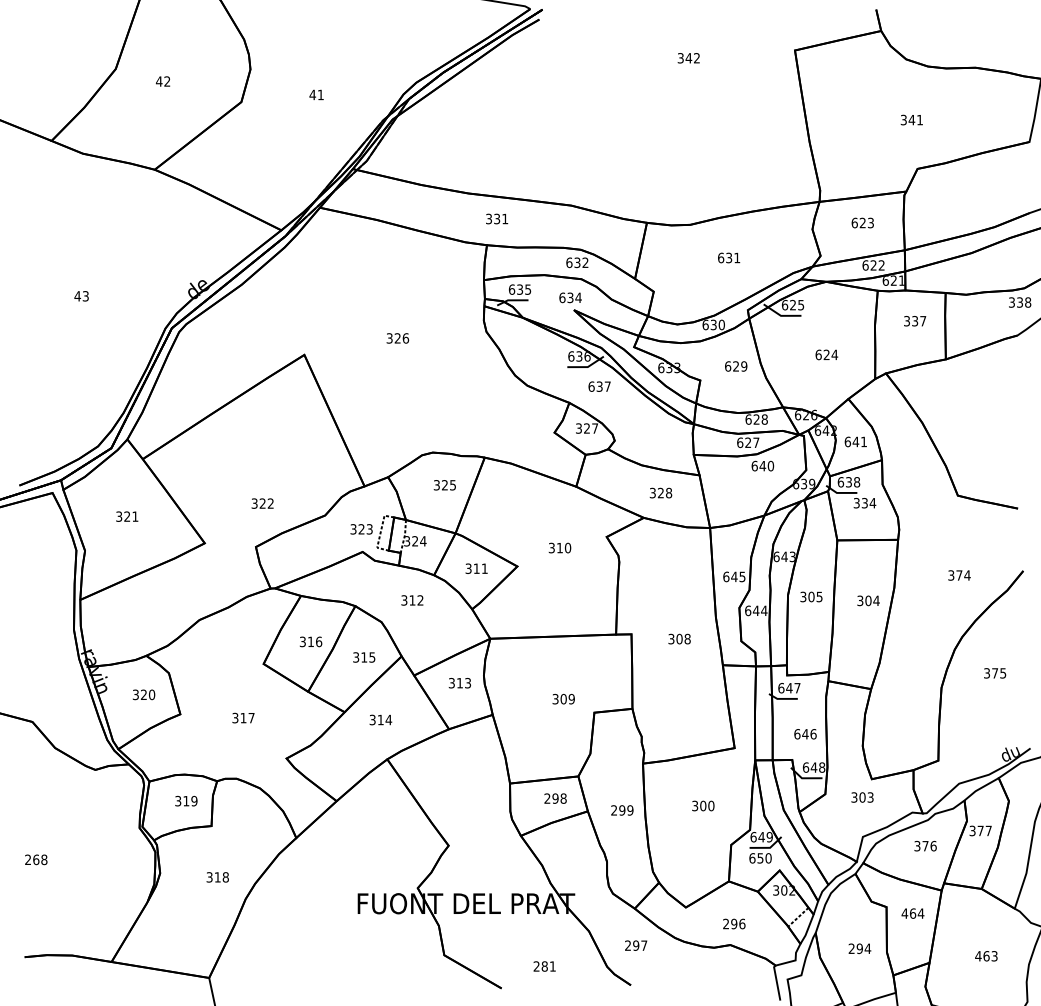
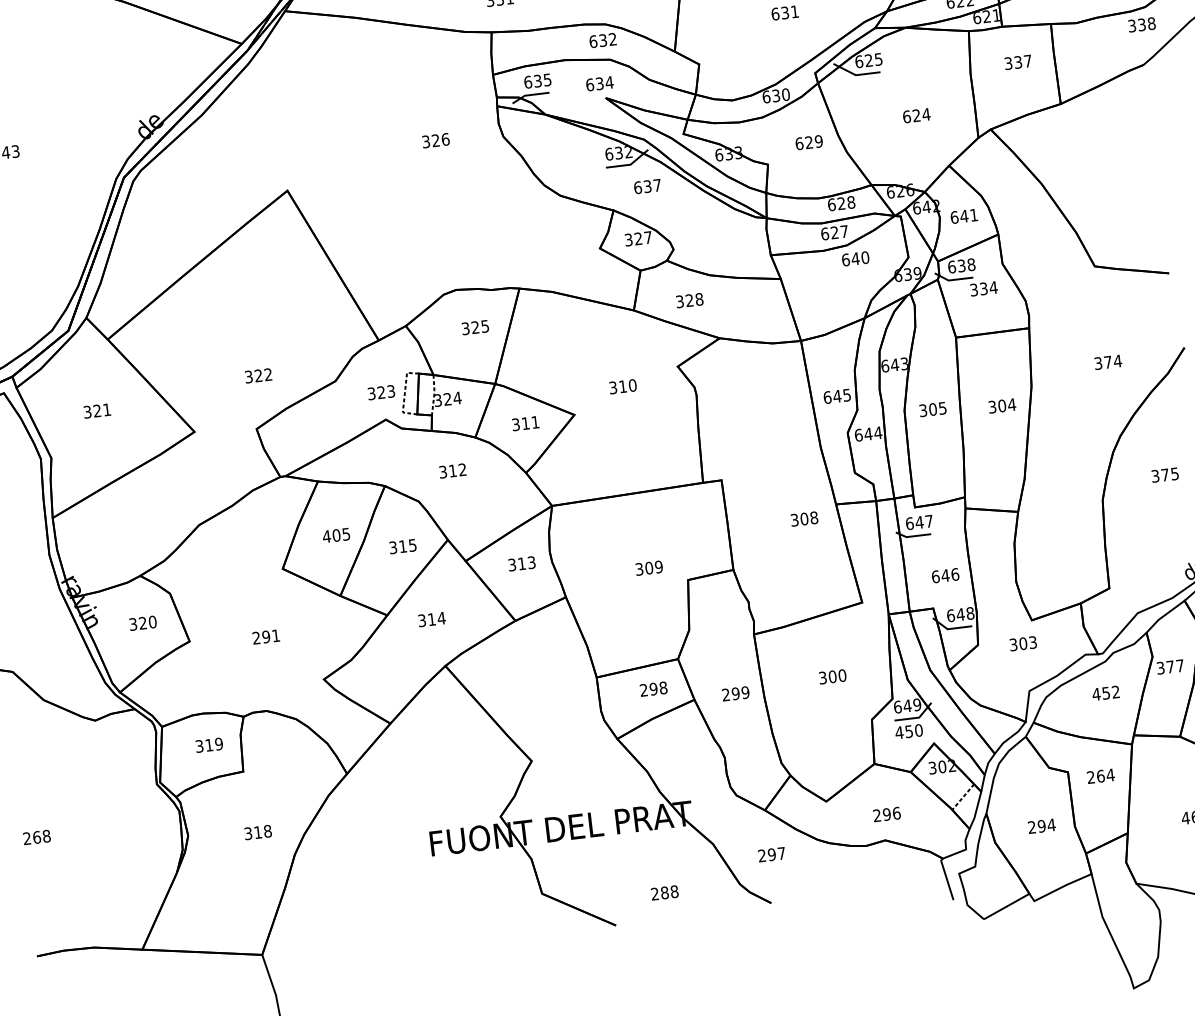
text: (397, 338) -> (435, 140), moved
text: (587, 356) -> (628, 151), 636 -> 632
text: (660, 492) -> (689, 299), moved
text: (679, 638) -> (804, 518), moved
text: (310, 641) -> (335, 535), 316 -> 405
text: (243, 717) -> (266, 636), 317 -> 291
text: (925, 845) -> (1106, 692), 376 -> 452
text: (752, 858) -> (899, 732), 650 -> 450
text: (904, 913) -> (1090, 777), 464 -> 264
text: (552, 966) -> (674, 891), 281 -> 288

